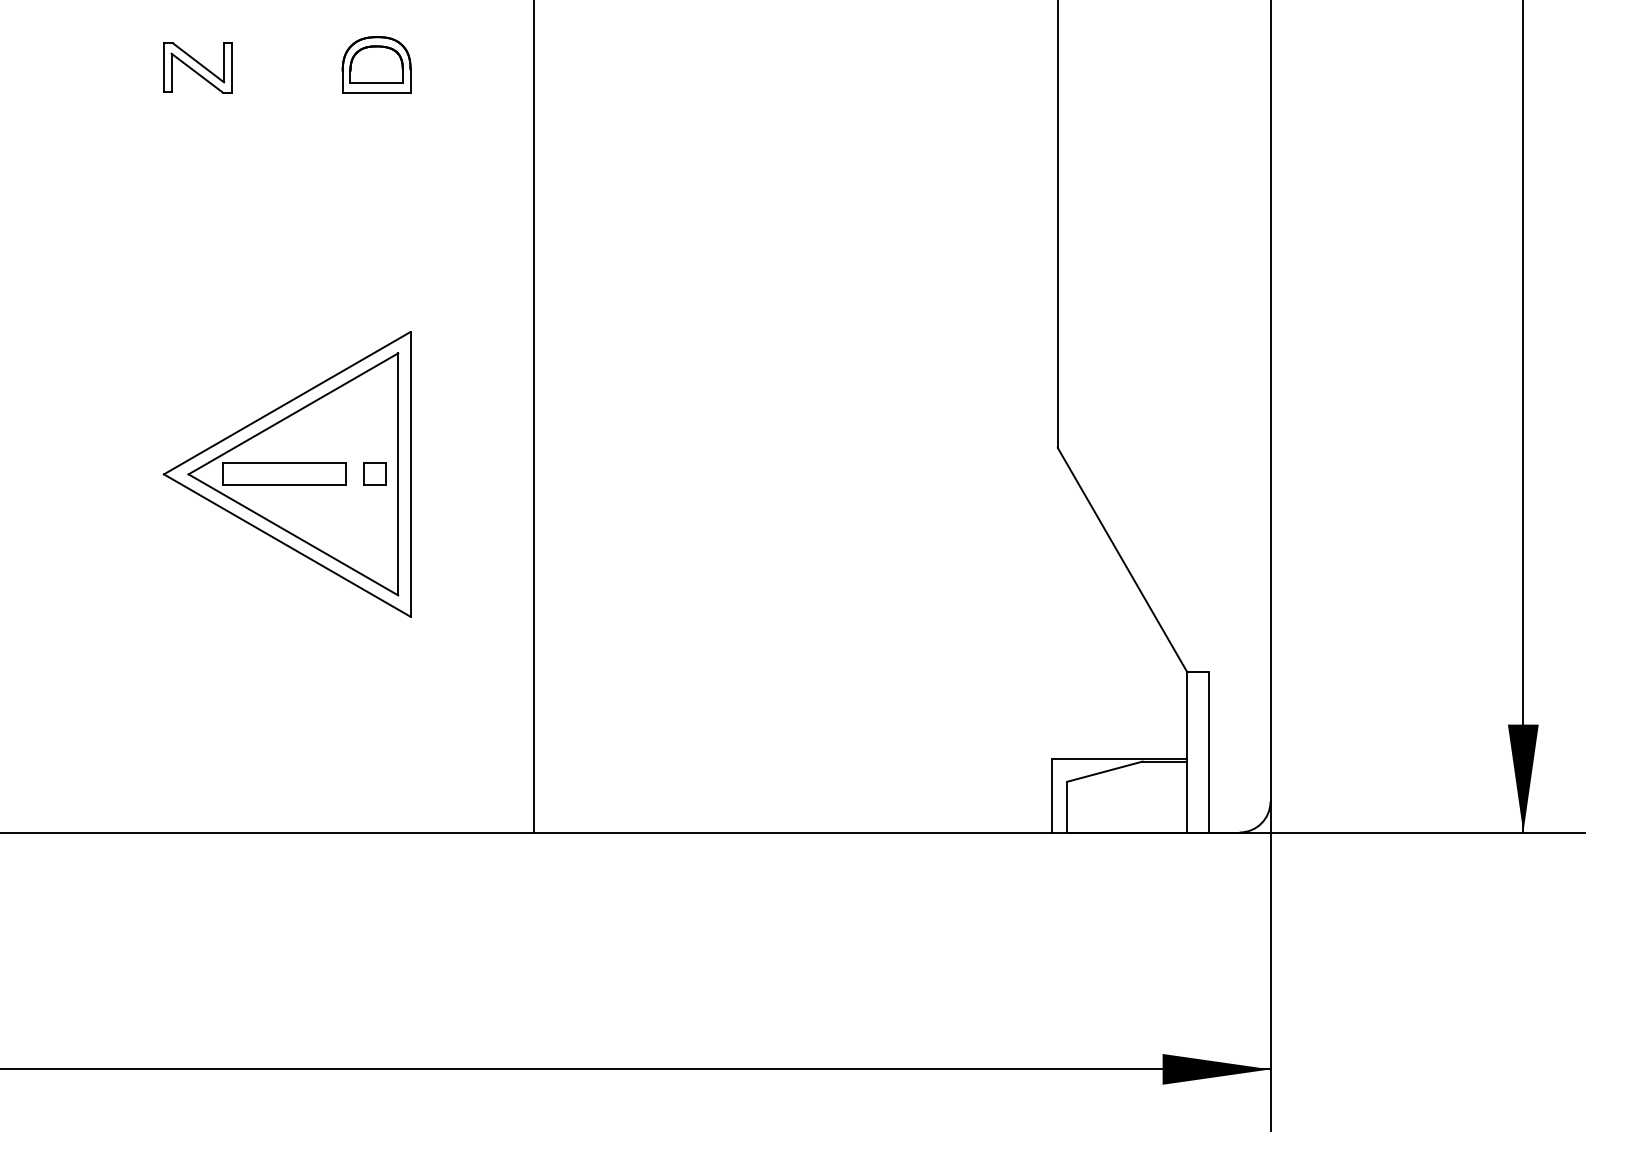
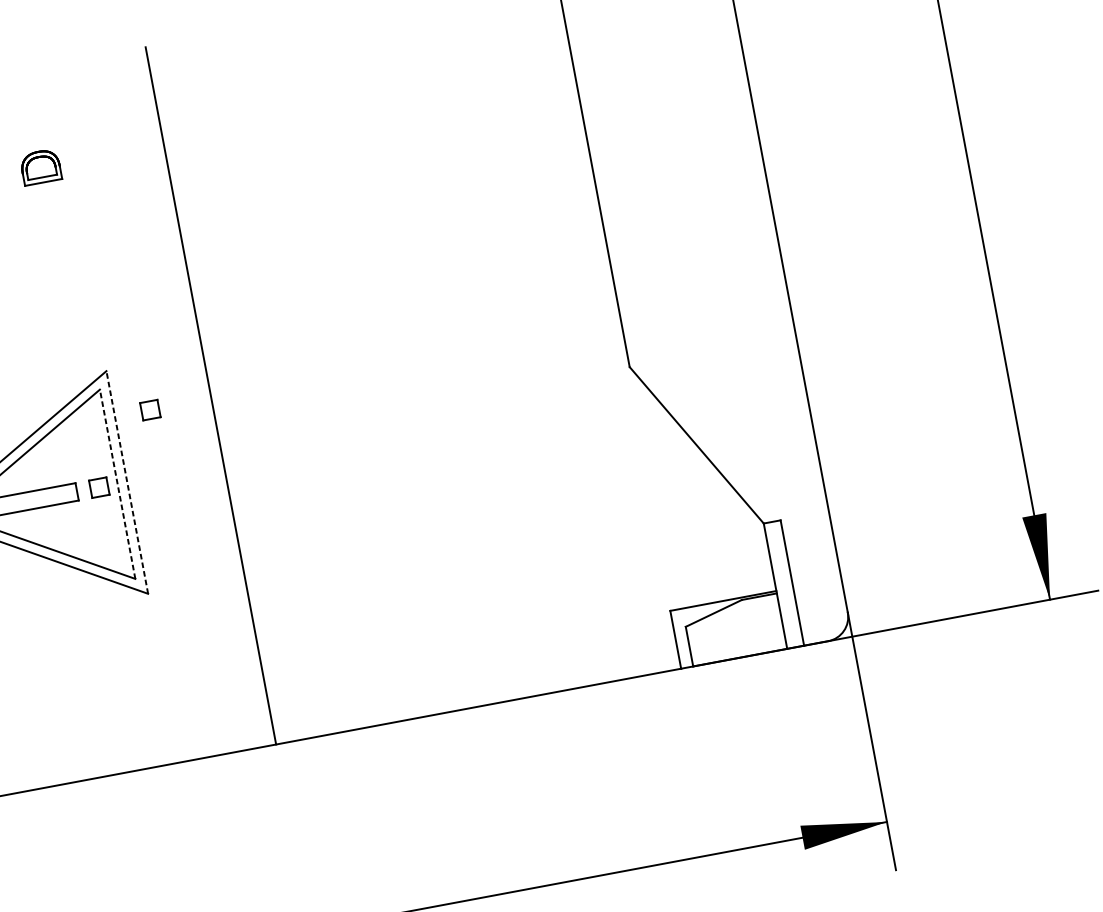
part: (376, 64) -> (40, 166), size x0.7
part: (455, 389) -> (150, 409), added
line: (398, 473) -> (117, 483), solid -> dashed
line: (410, 473) -> (127, 481), solid -> dashed

